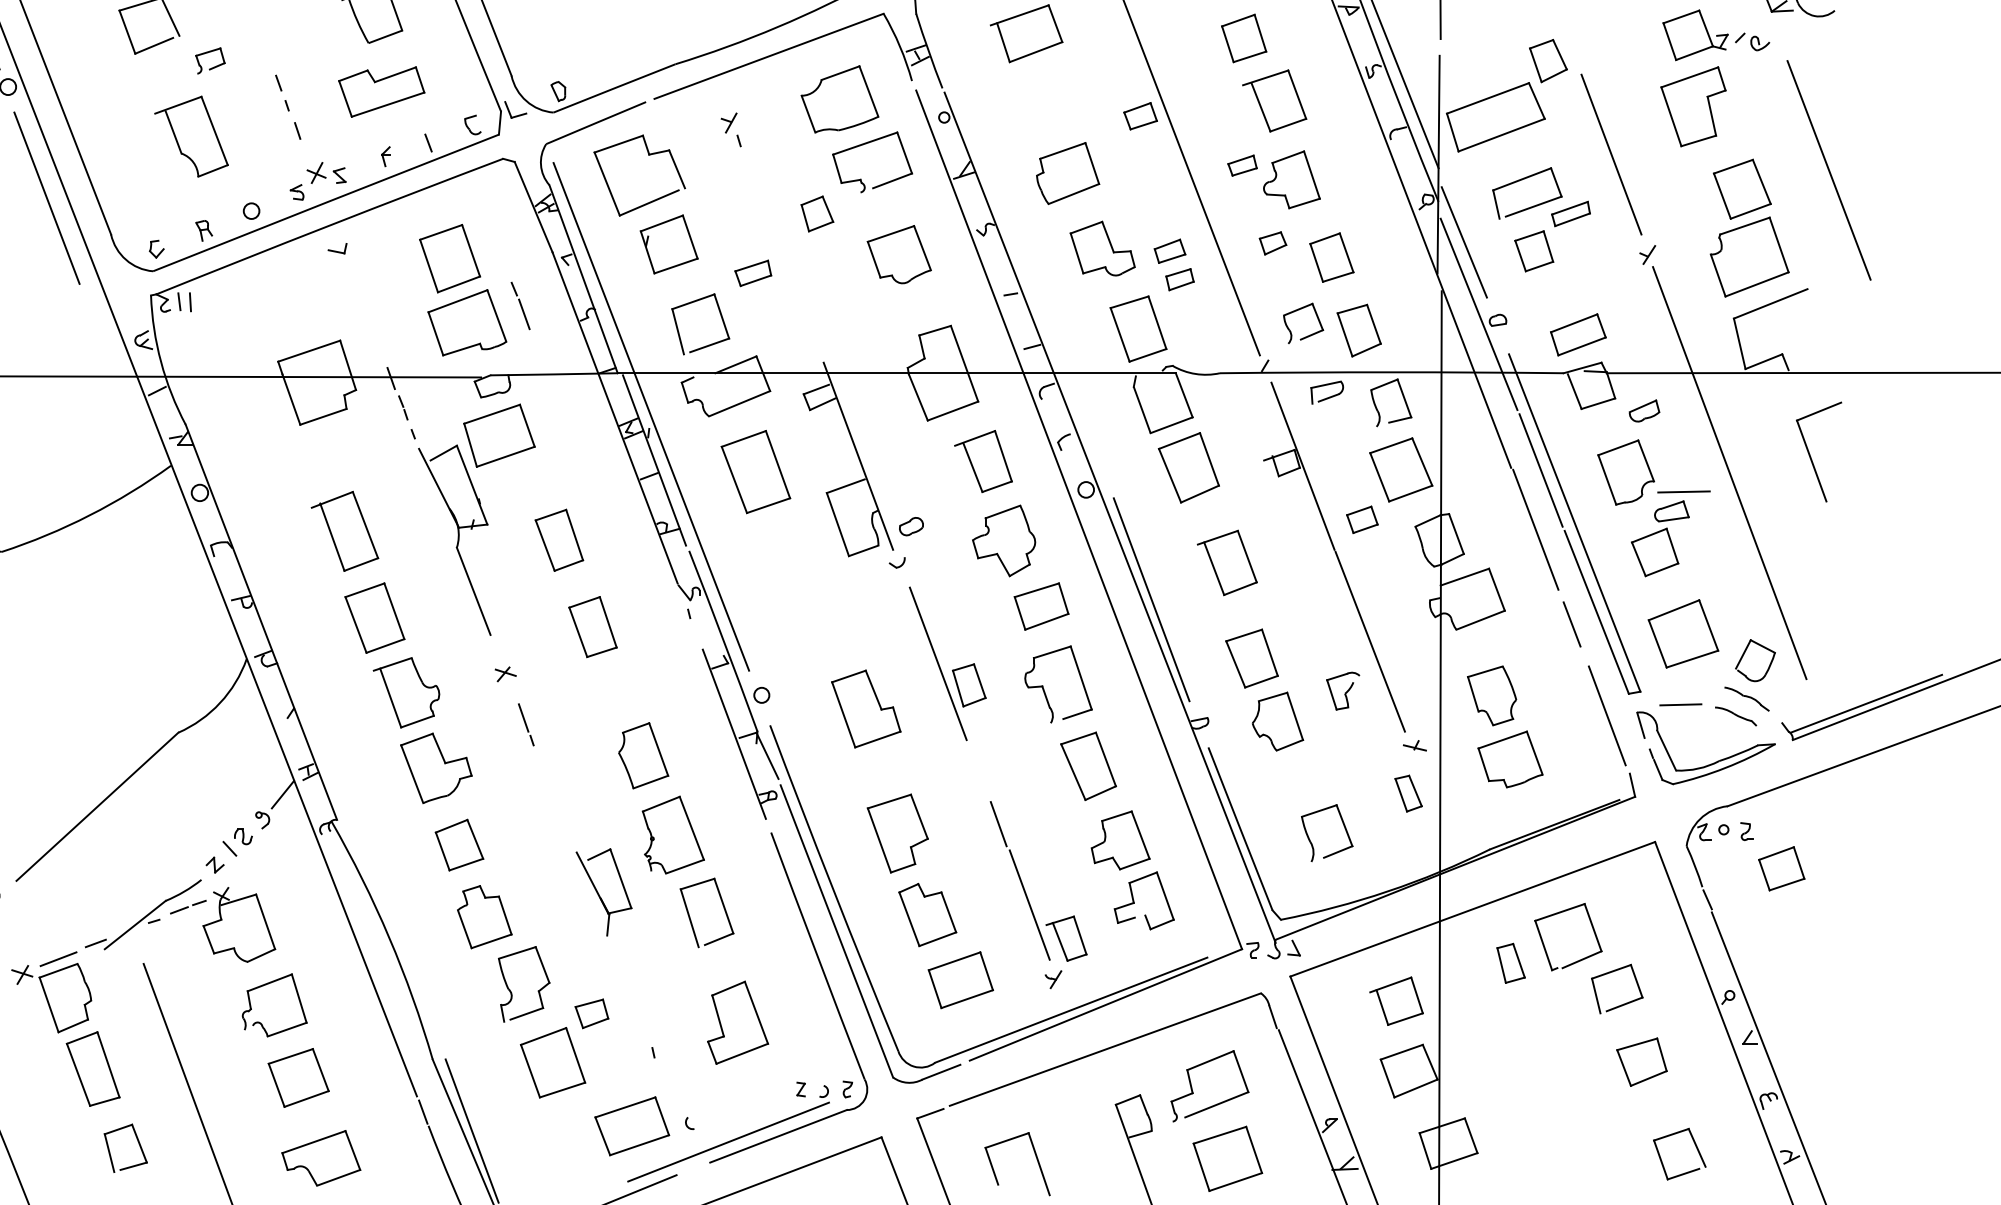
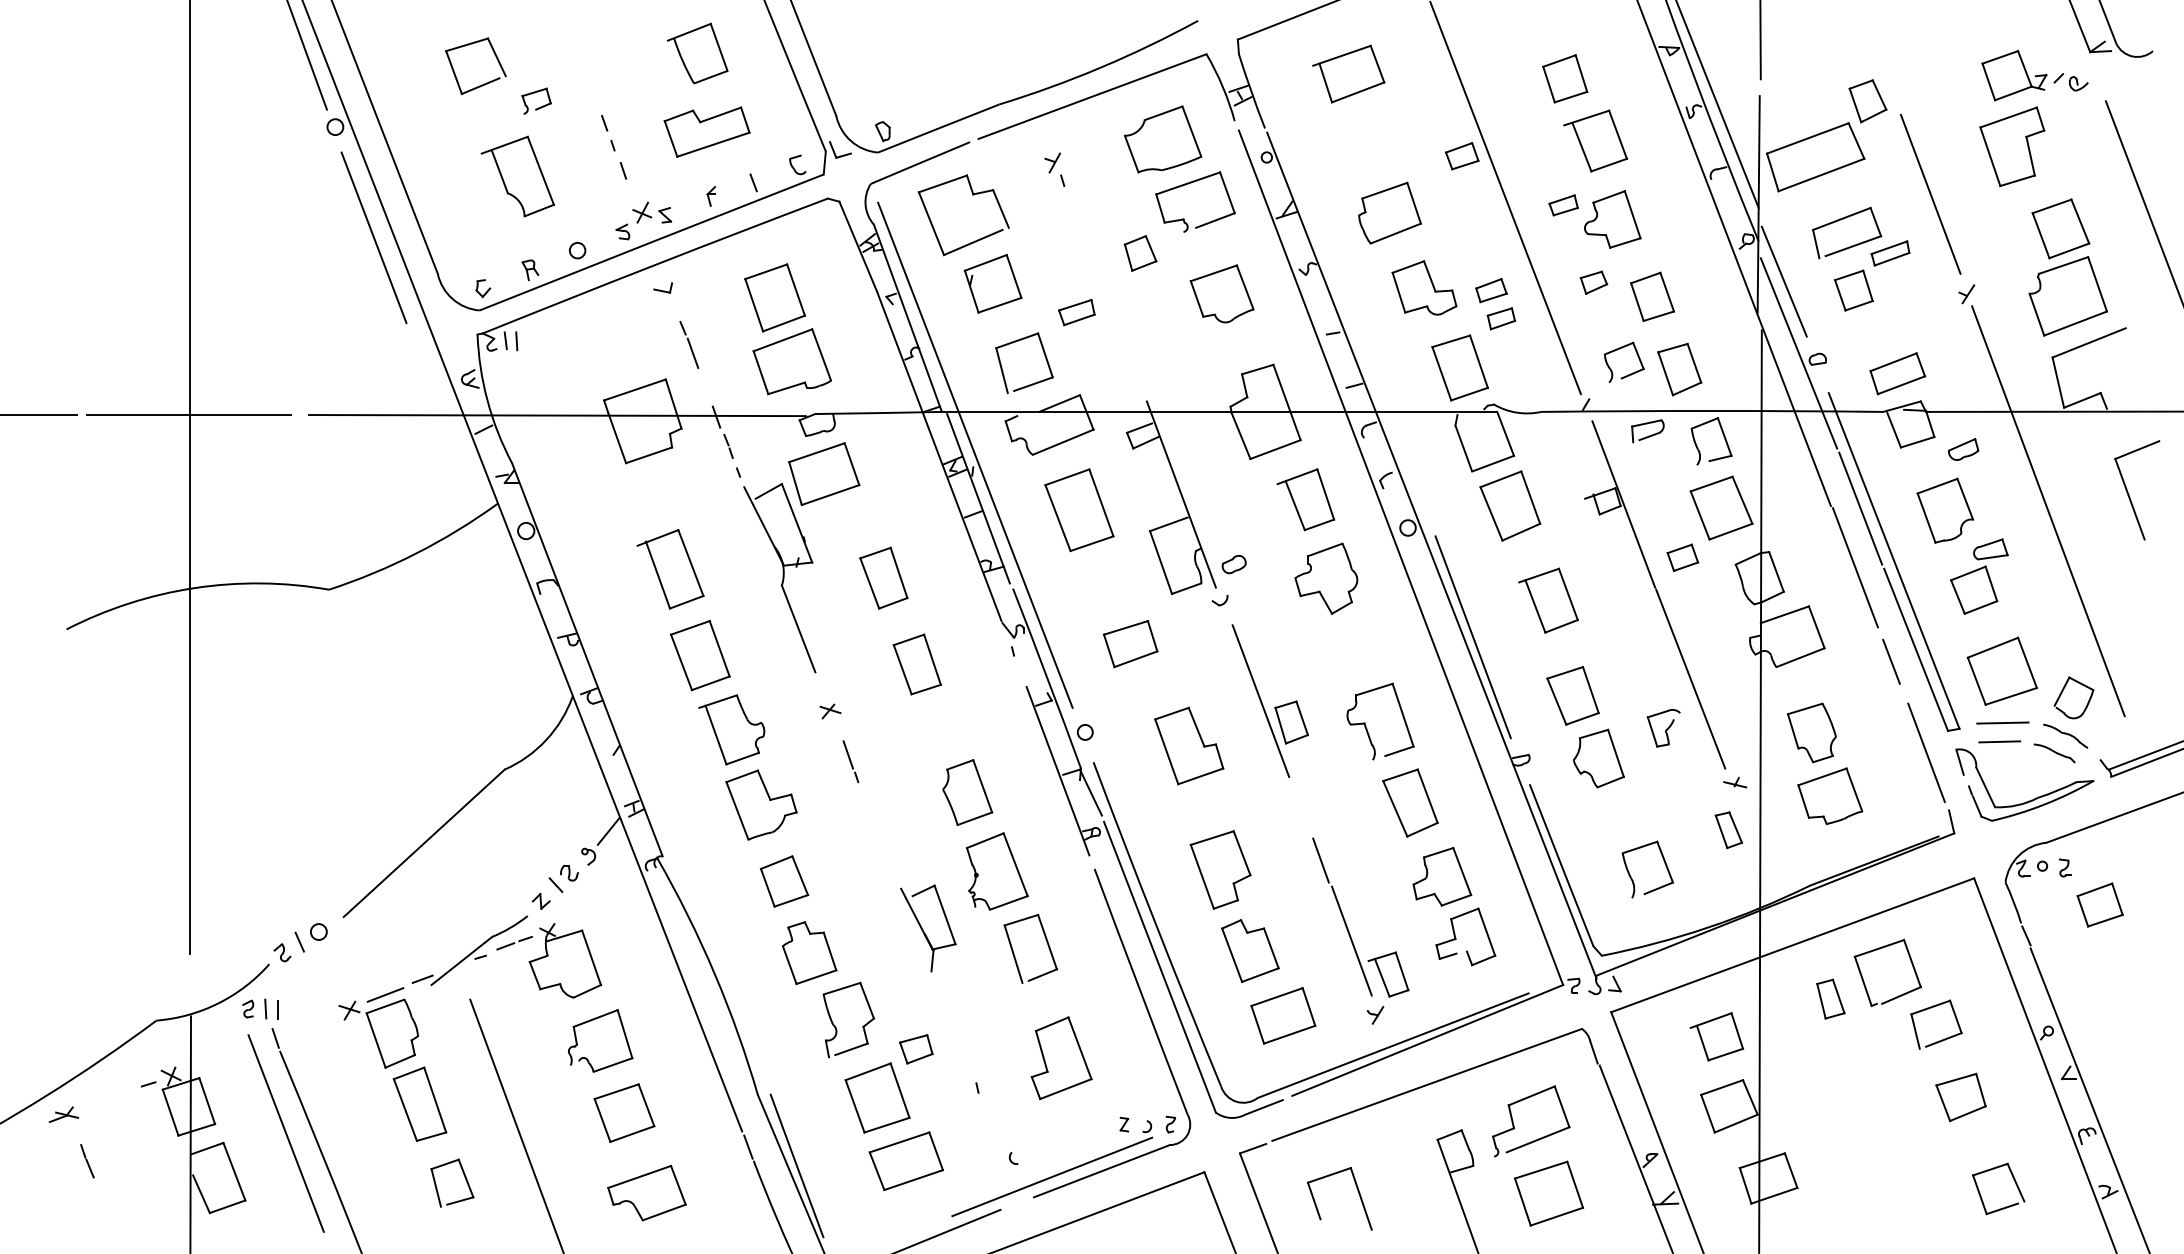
line: (520, 305) -> (689, 344), moved
line: (1683, 491) -> (2002, 722), moved
part: (1041, 606) -> (1130, 644), moved
part: (632, 1125) -> (906, 1160), moved

